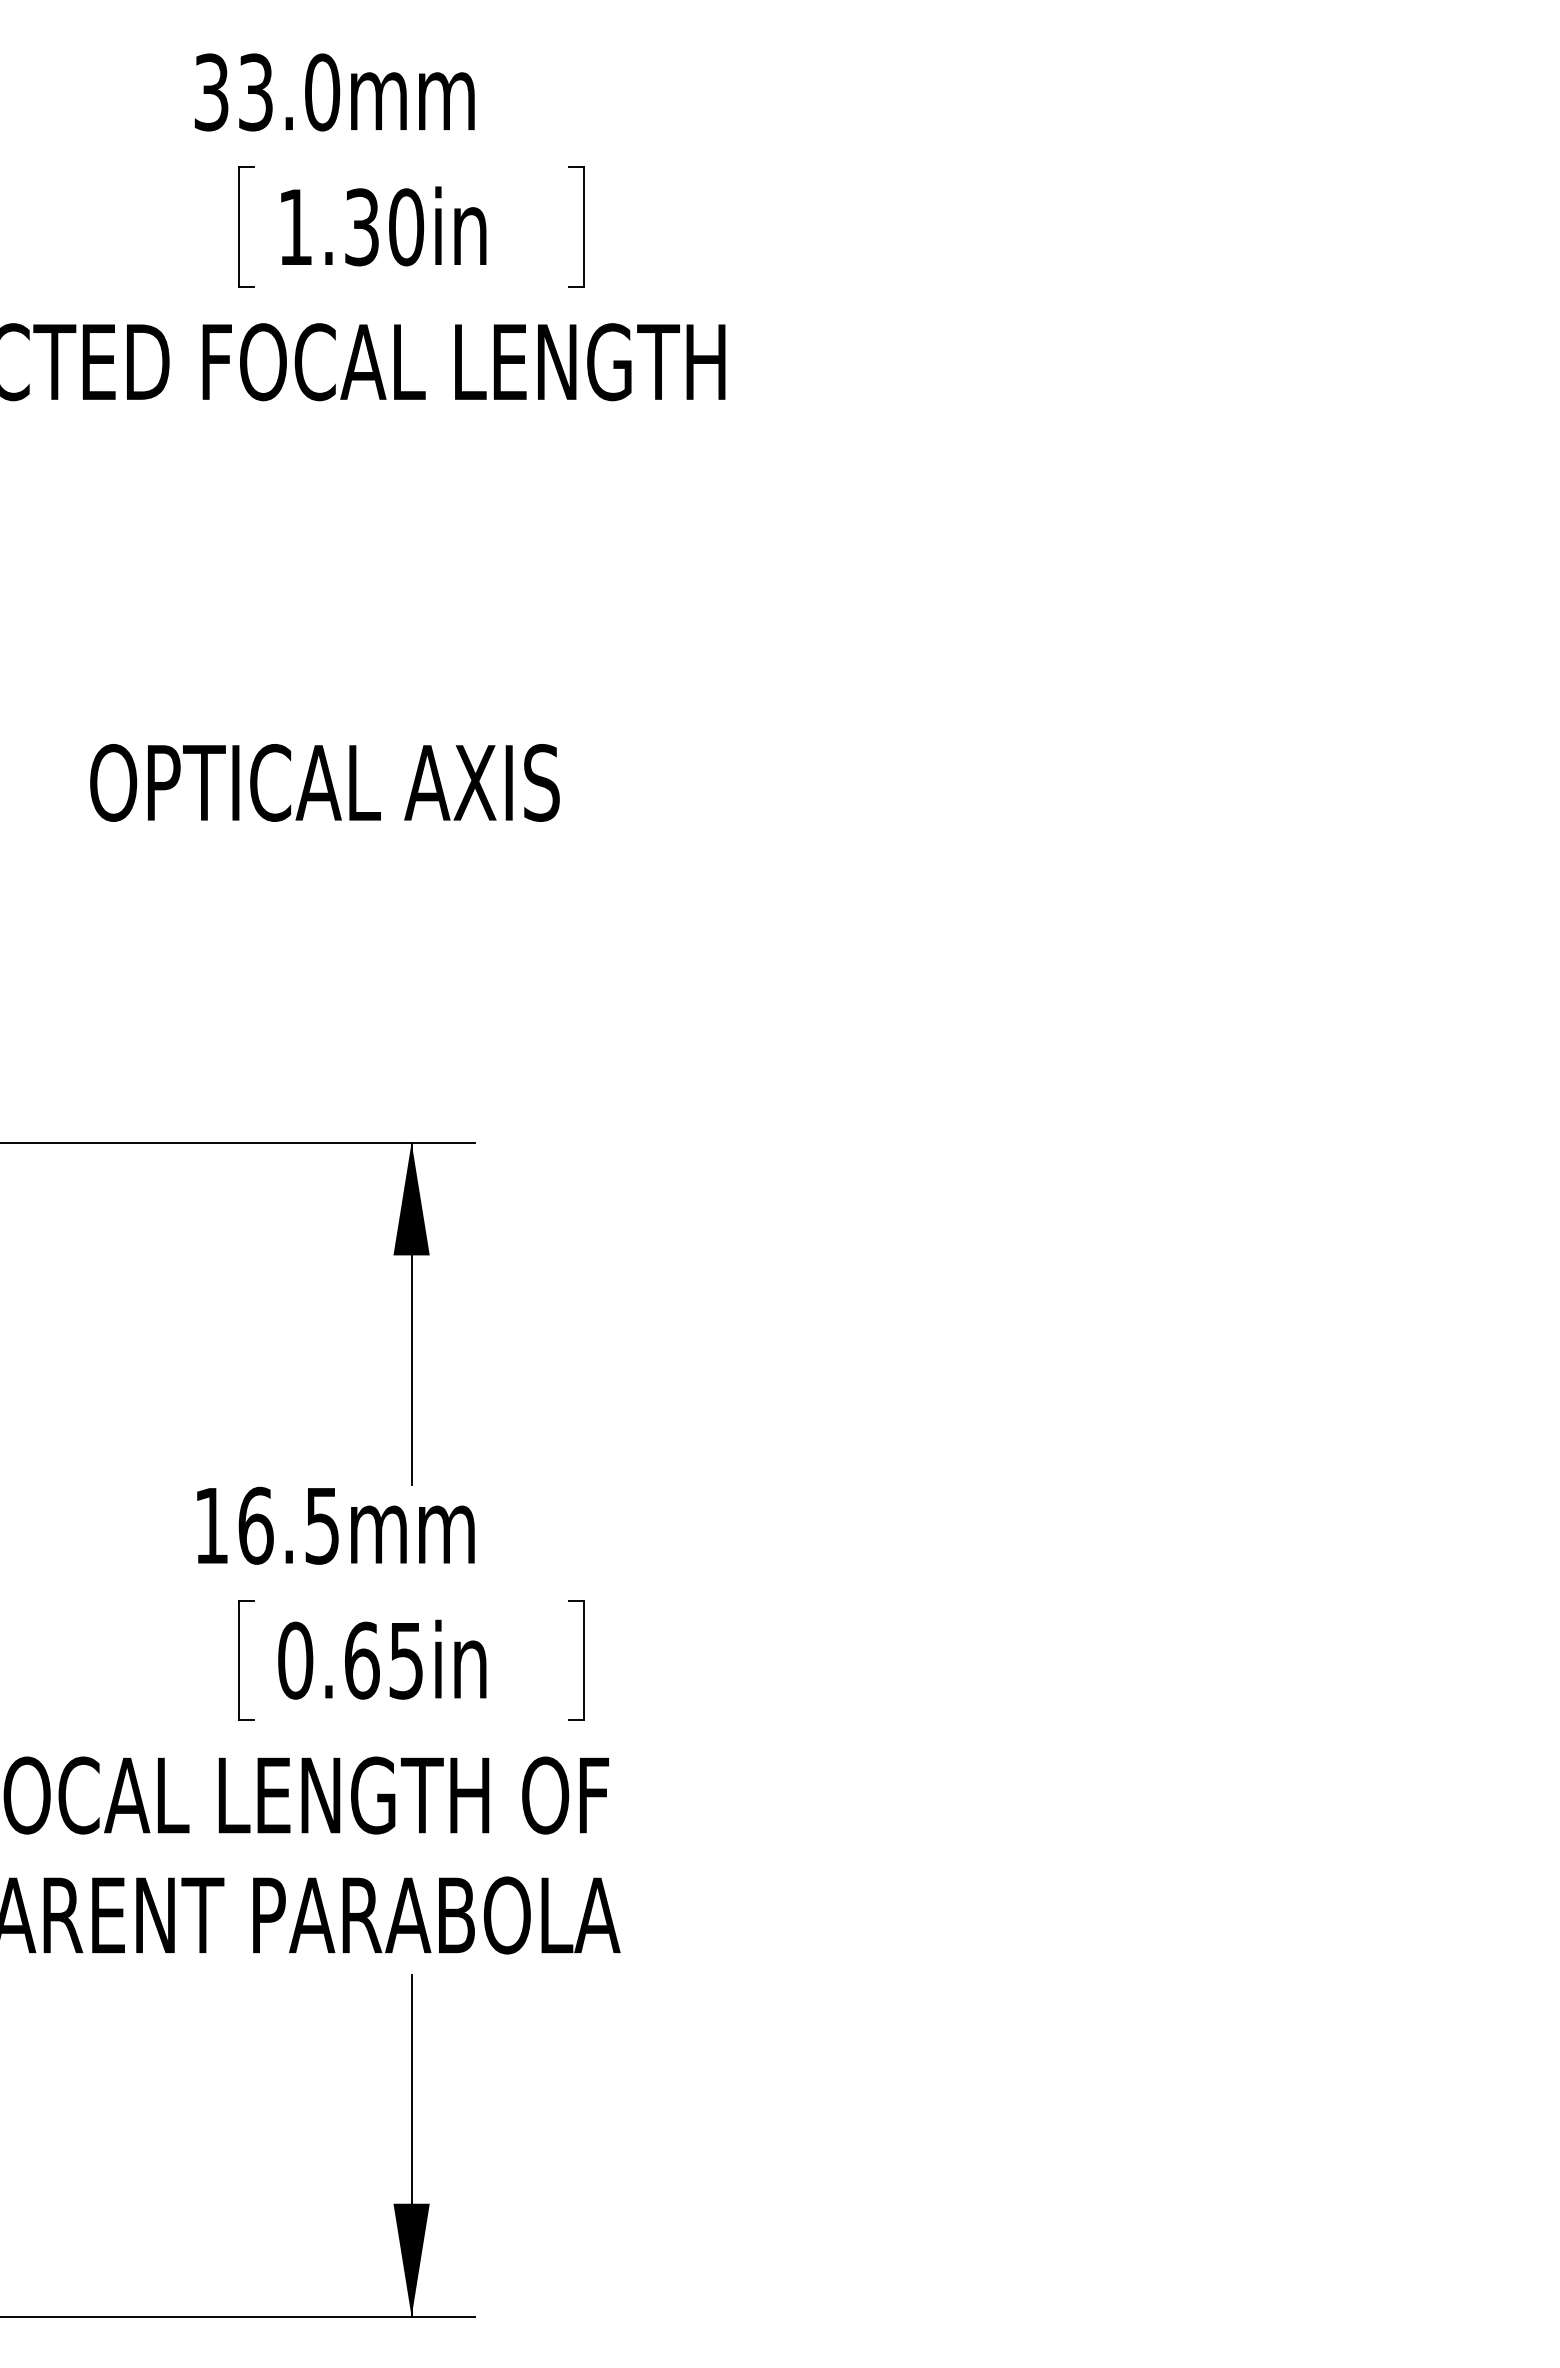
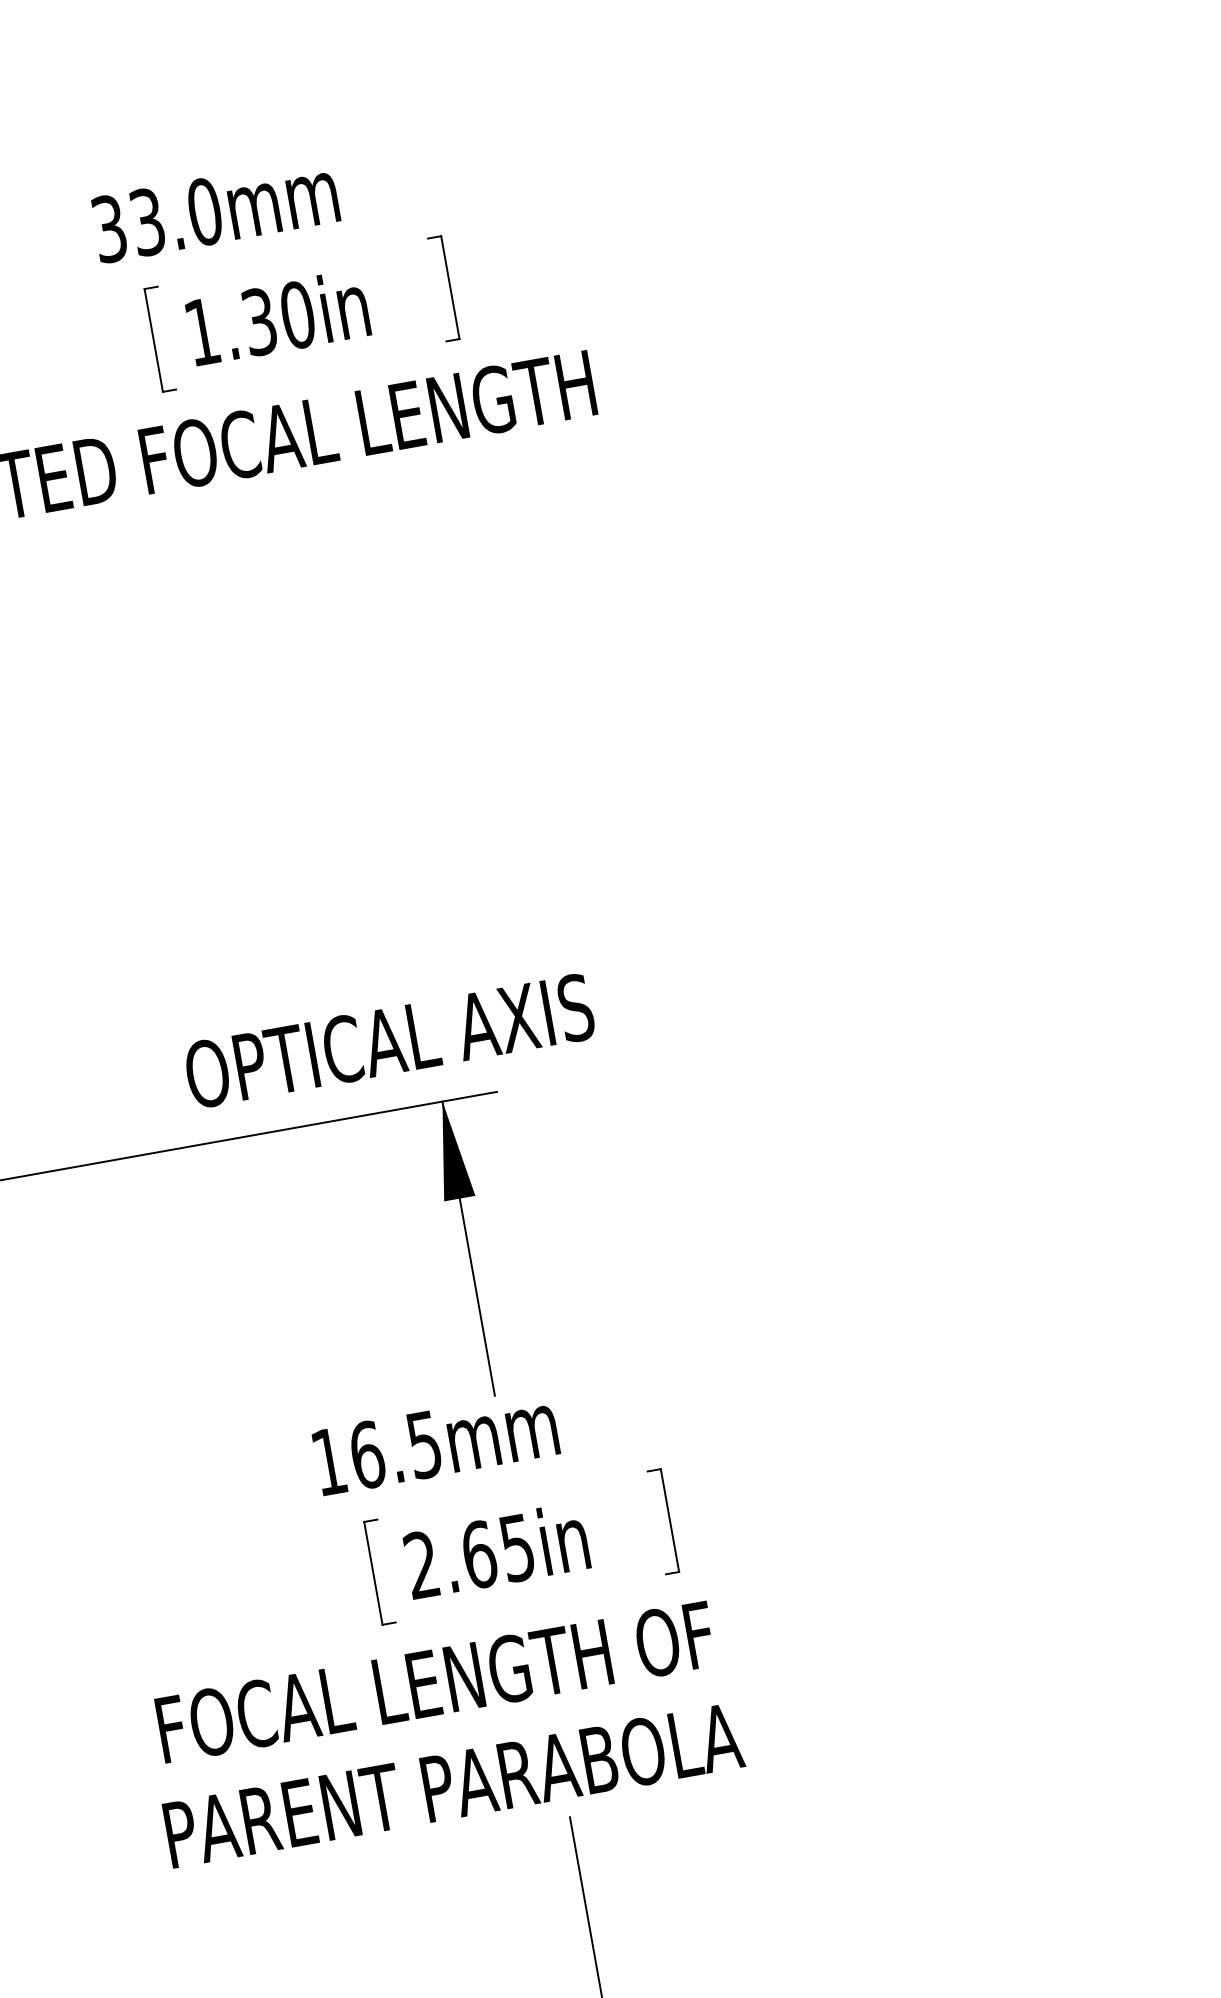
text: (324, 782) -> (388, 1040), moved
text: (295, 1660) -> (421, 1564), 0.65in -> 2.65in

